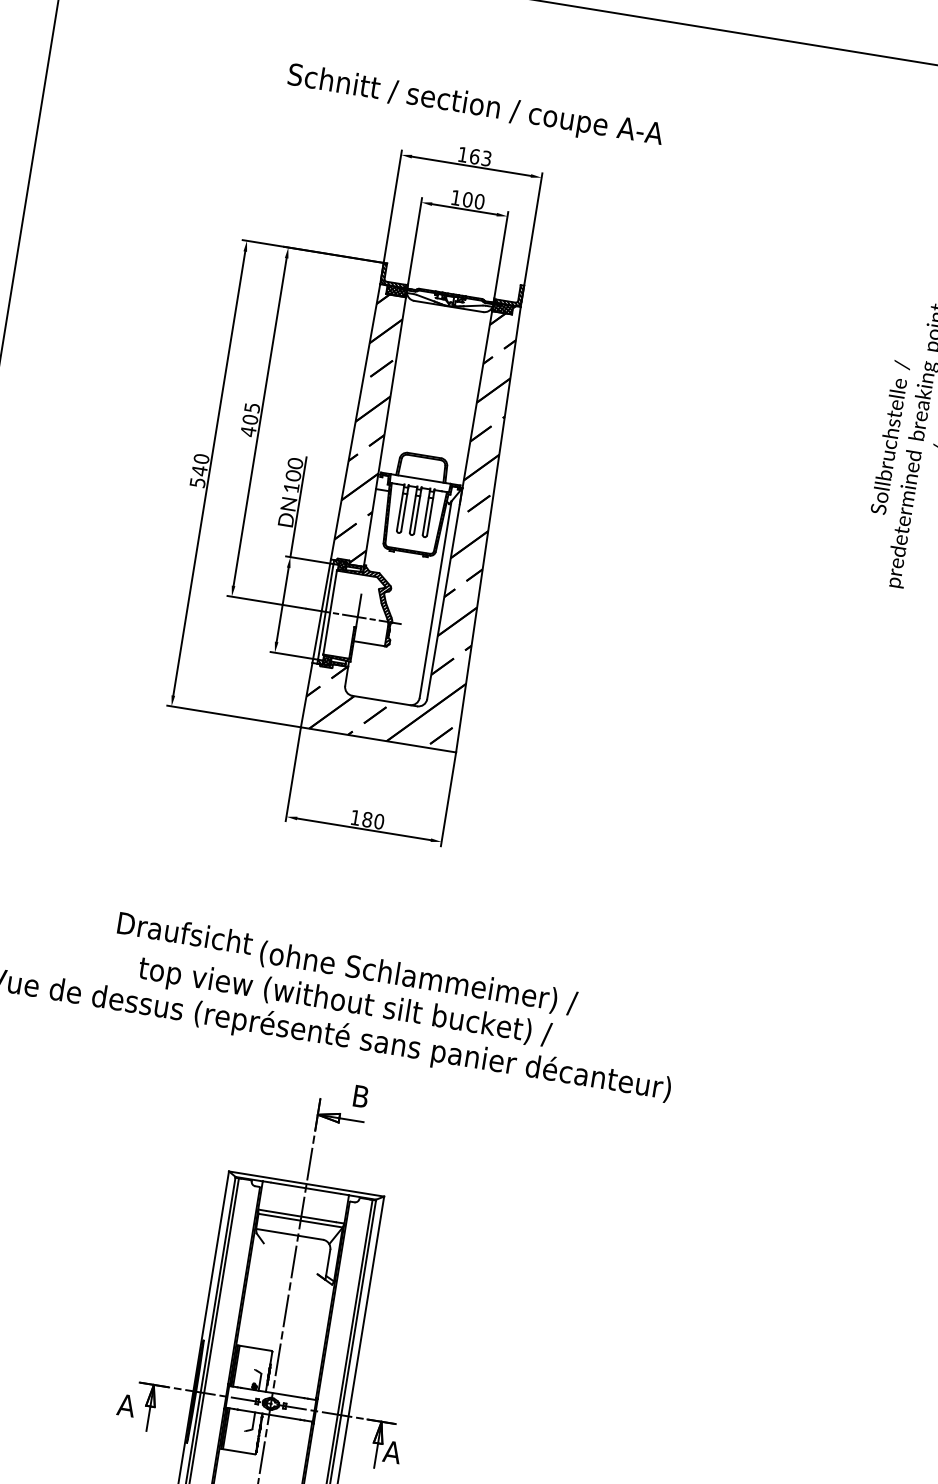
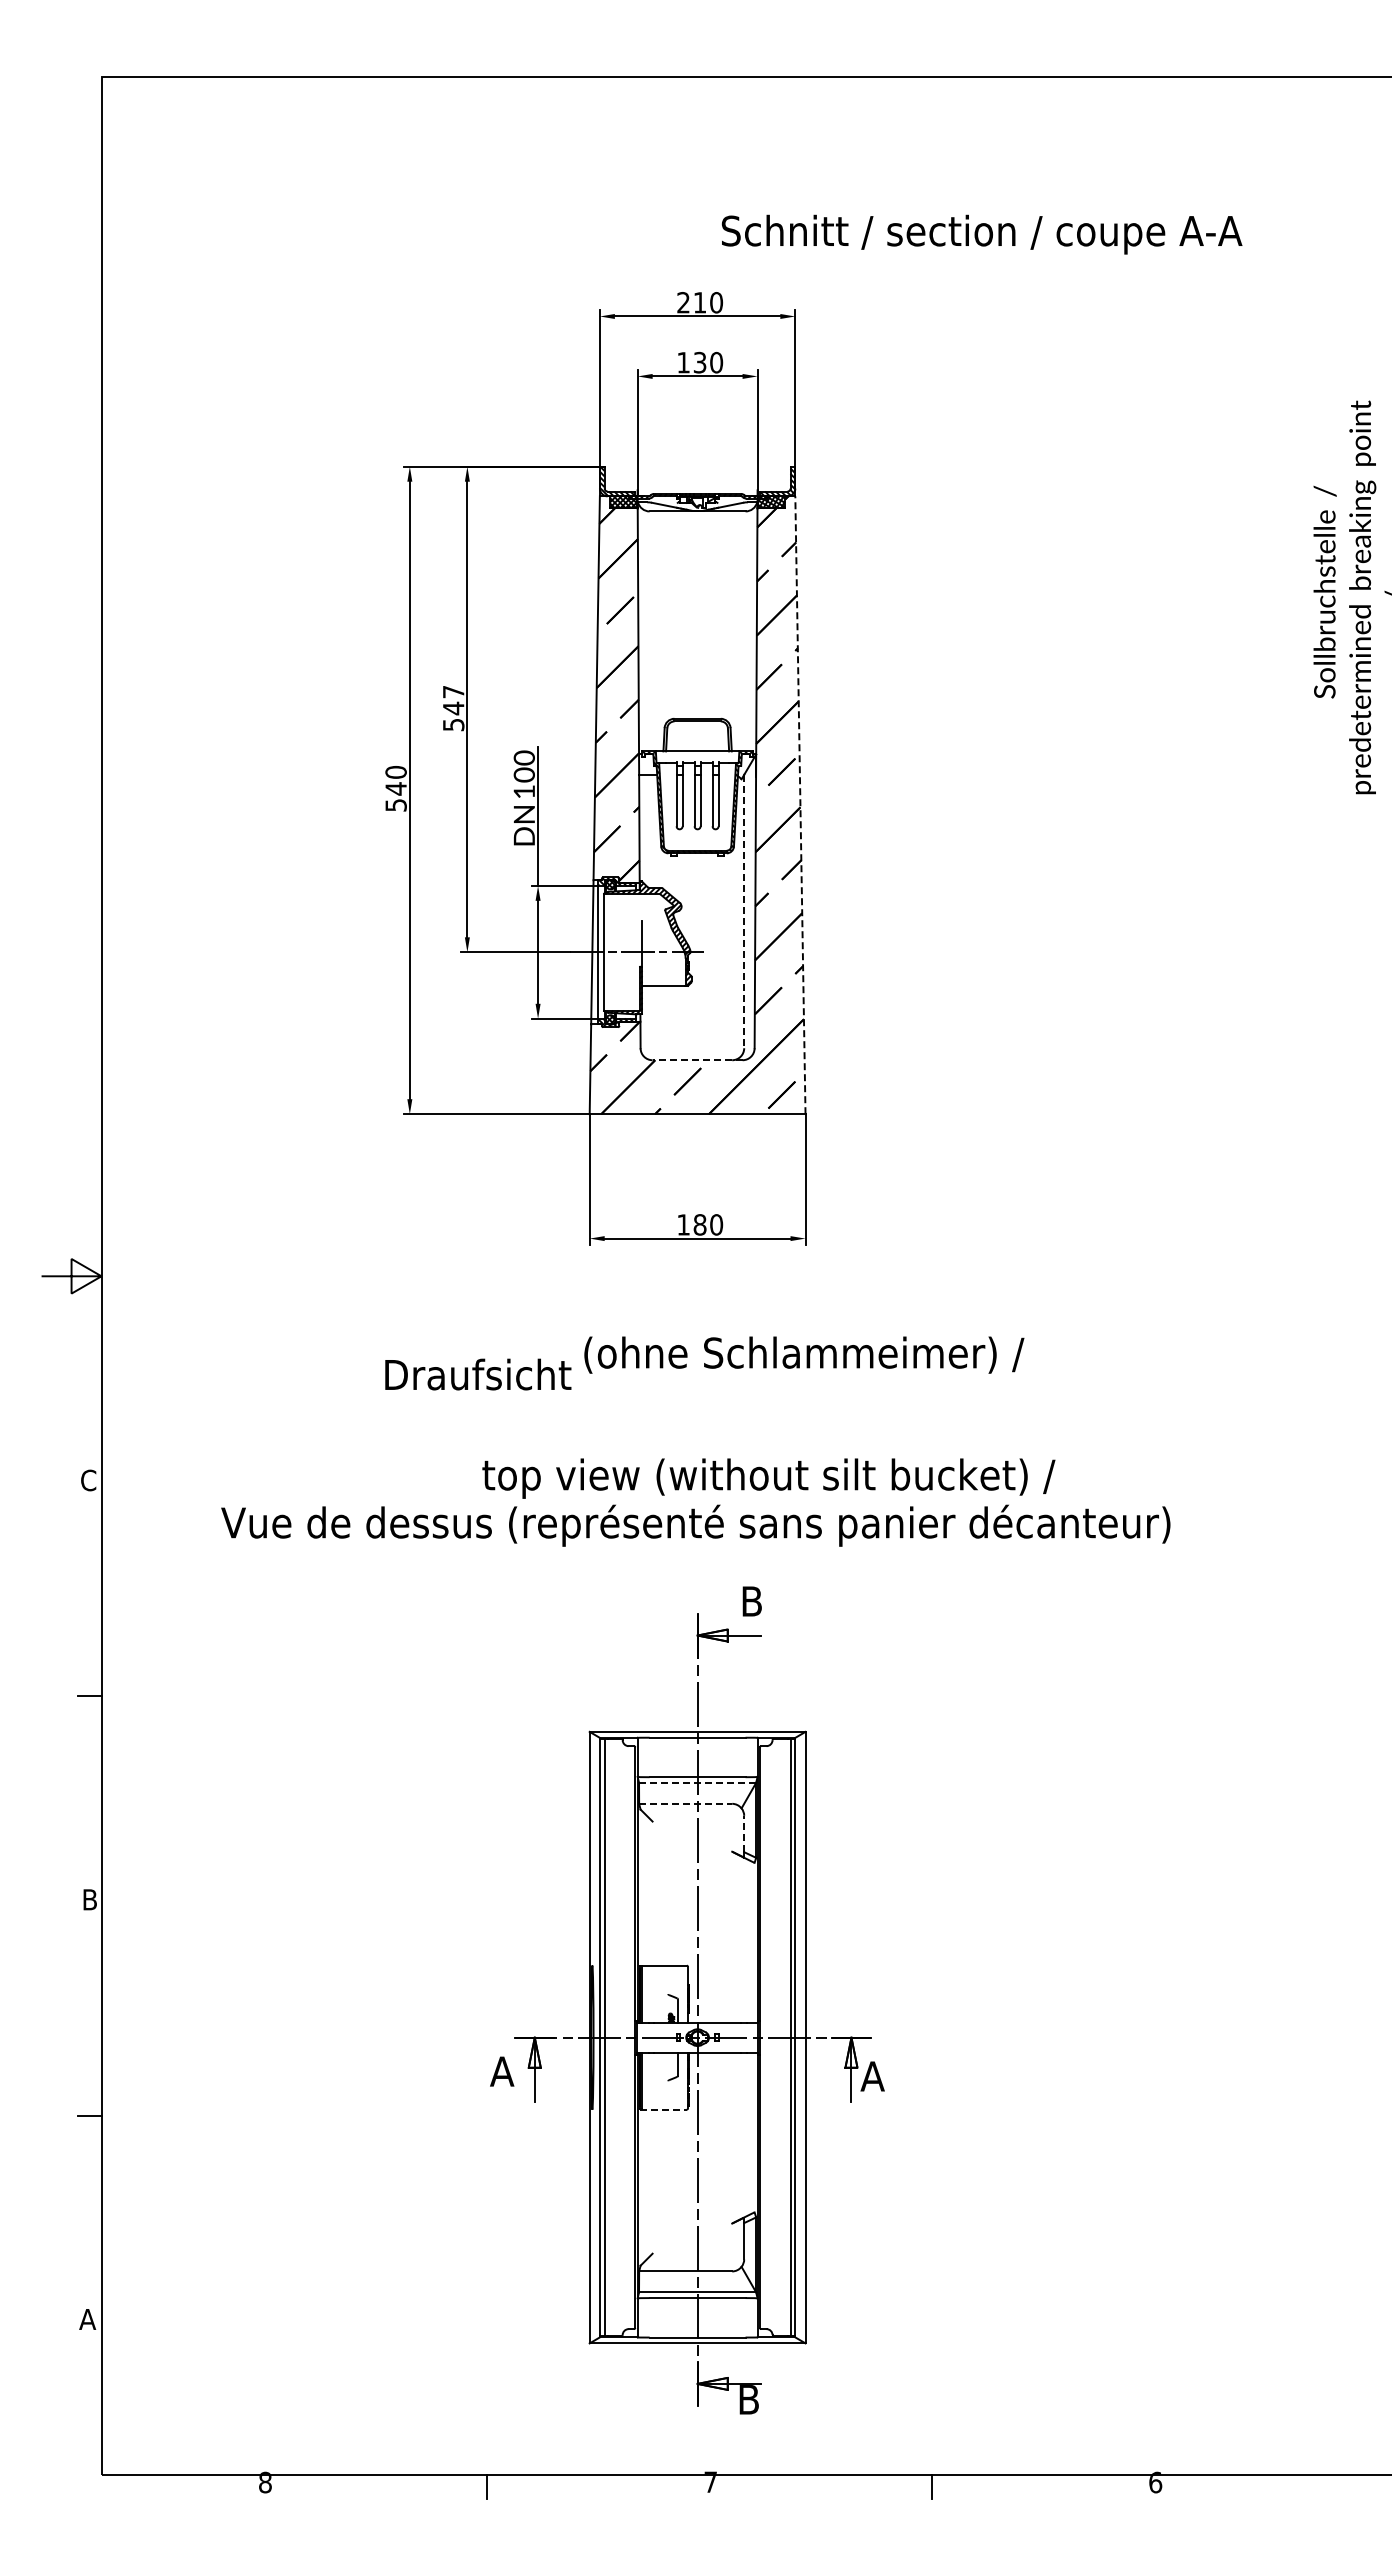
text: (475, 106) -> (981, 234), moved
text: (475, 156) -> (700, 302), 163 -> 210
text: (467, 199) -> (699, 362), 100 -> 130
text: (250, 419) -> (453, 708), 405 -> 547
line: (488, 529) -> (800, 805), solid -> dashed
line: (435, 599) -> (744, 911), solid -> dashed
line: (384, 701) -> (697, 1060), solid -> dashed
text: (185, 933) -> (478, 1374), moved
text: (418, 978) -> (804, 1354), moved
text: (344, 1003) -> (768, 1478), moved
line: (300, 1220) -> (697, 1782), solid -> dashed
line: (289, 1234) -> (685, 1803), solid -> dashed
line: (328, 1262) -> (744, 1833), solid -> dashed
line: (238, 1451) -> (663, 2109), solid -> dashed

